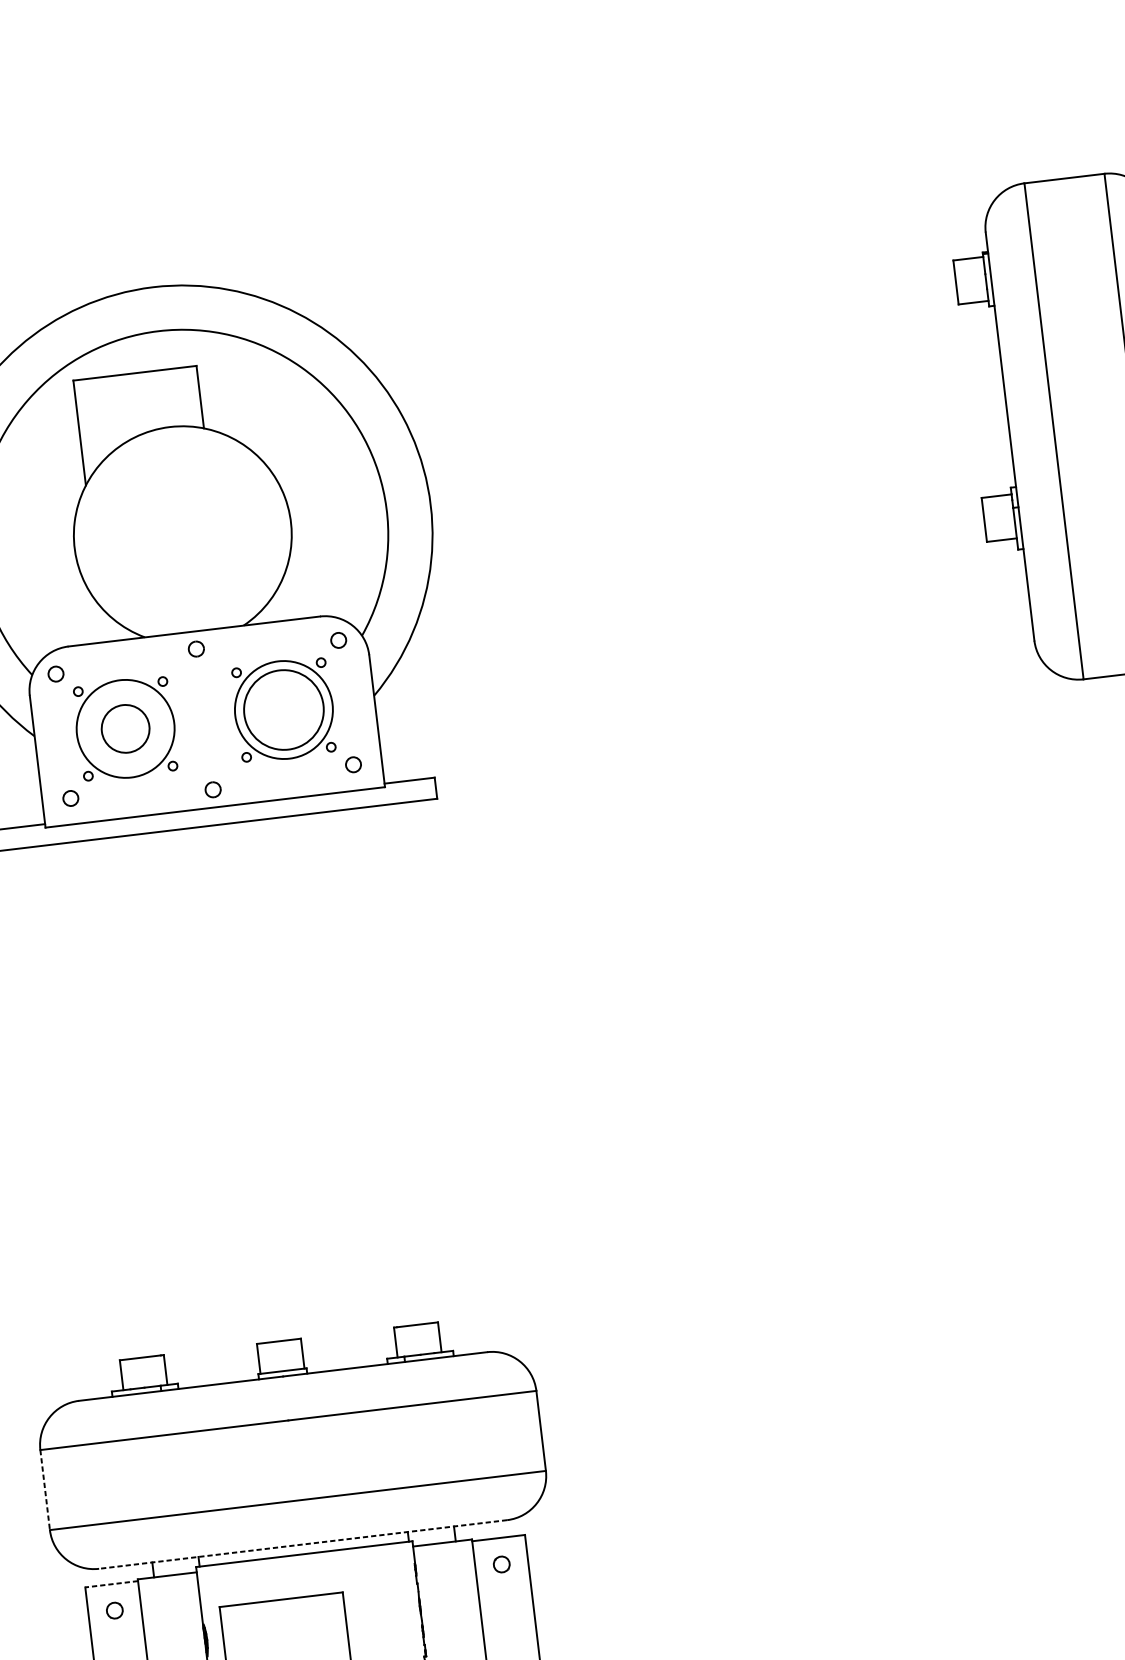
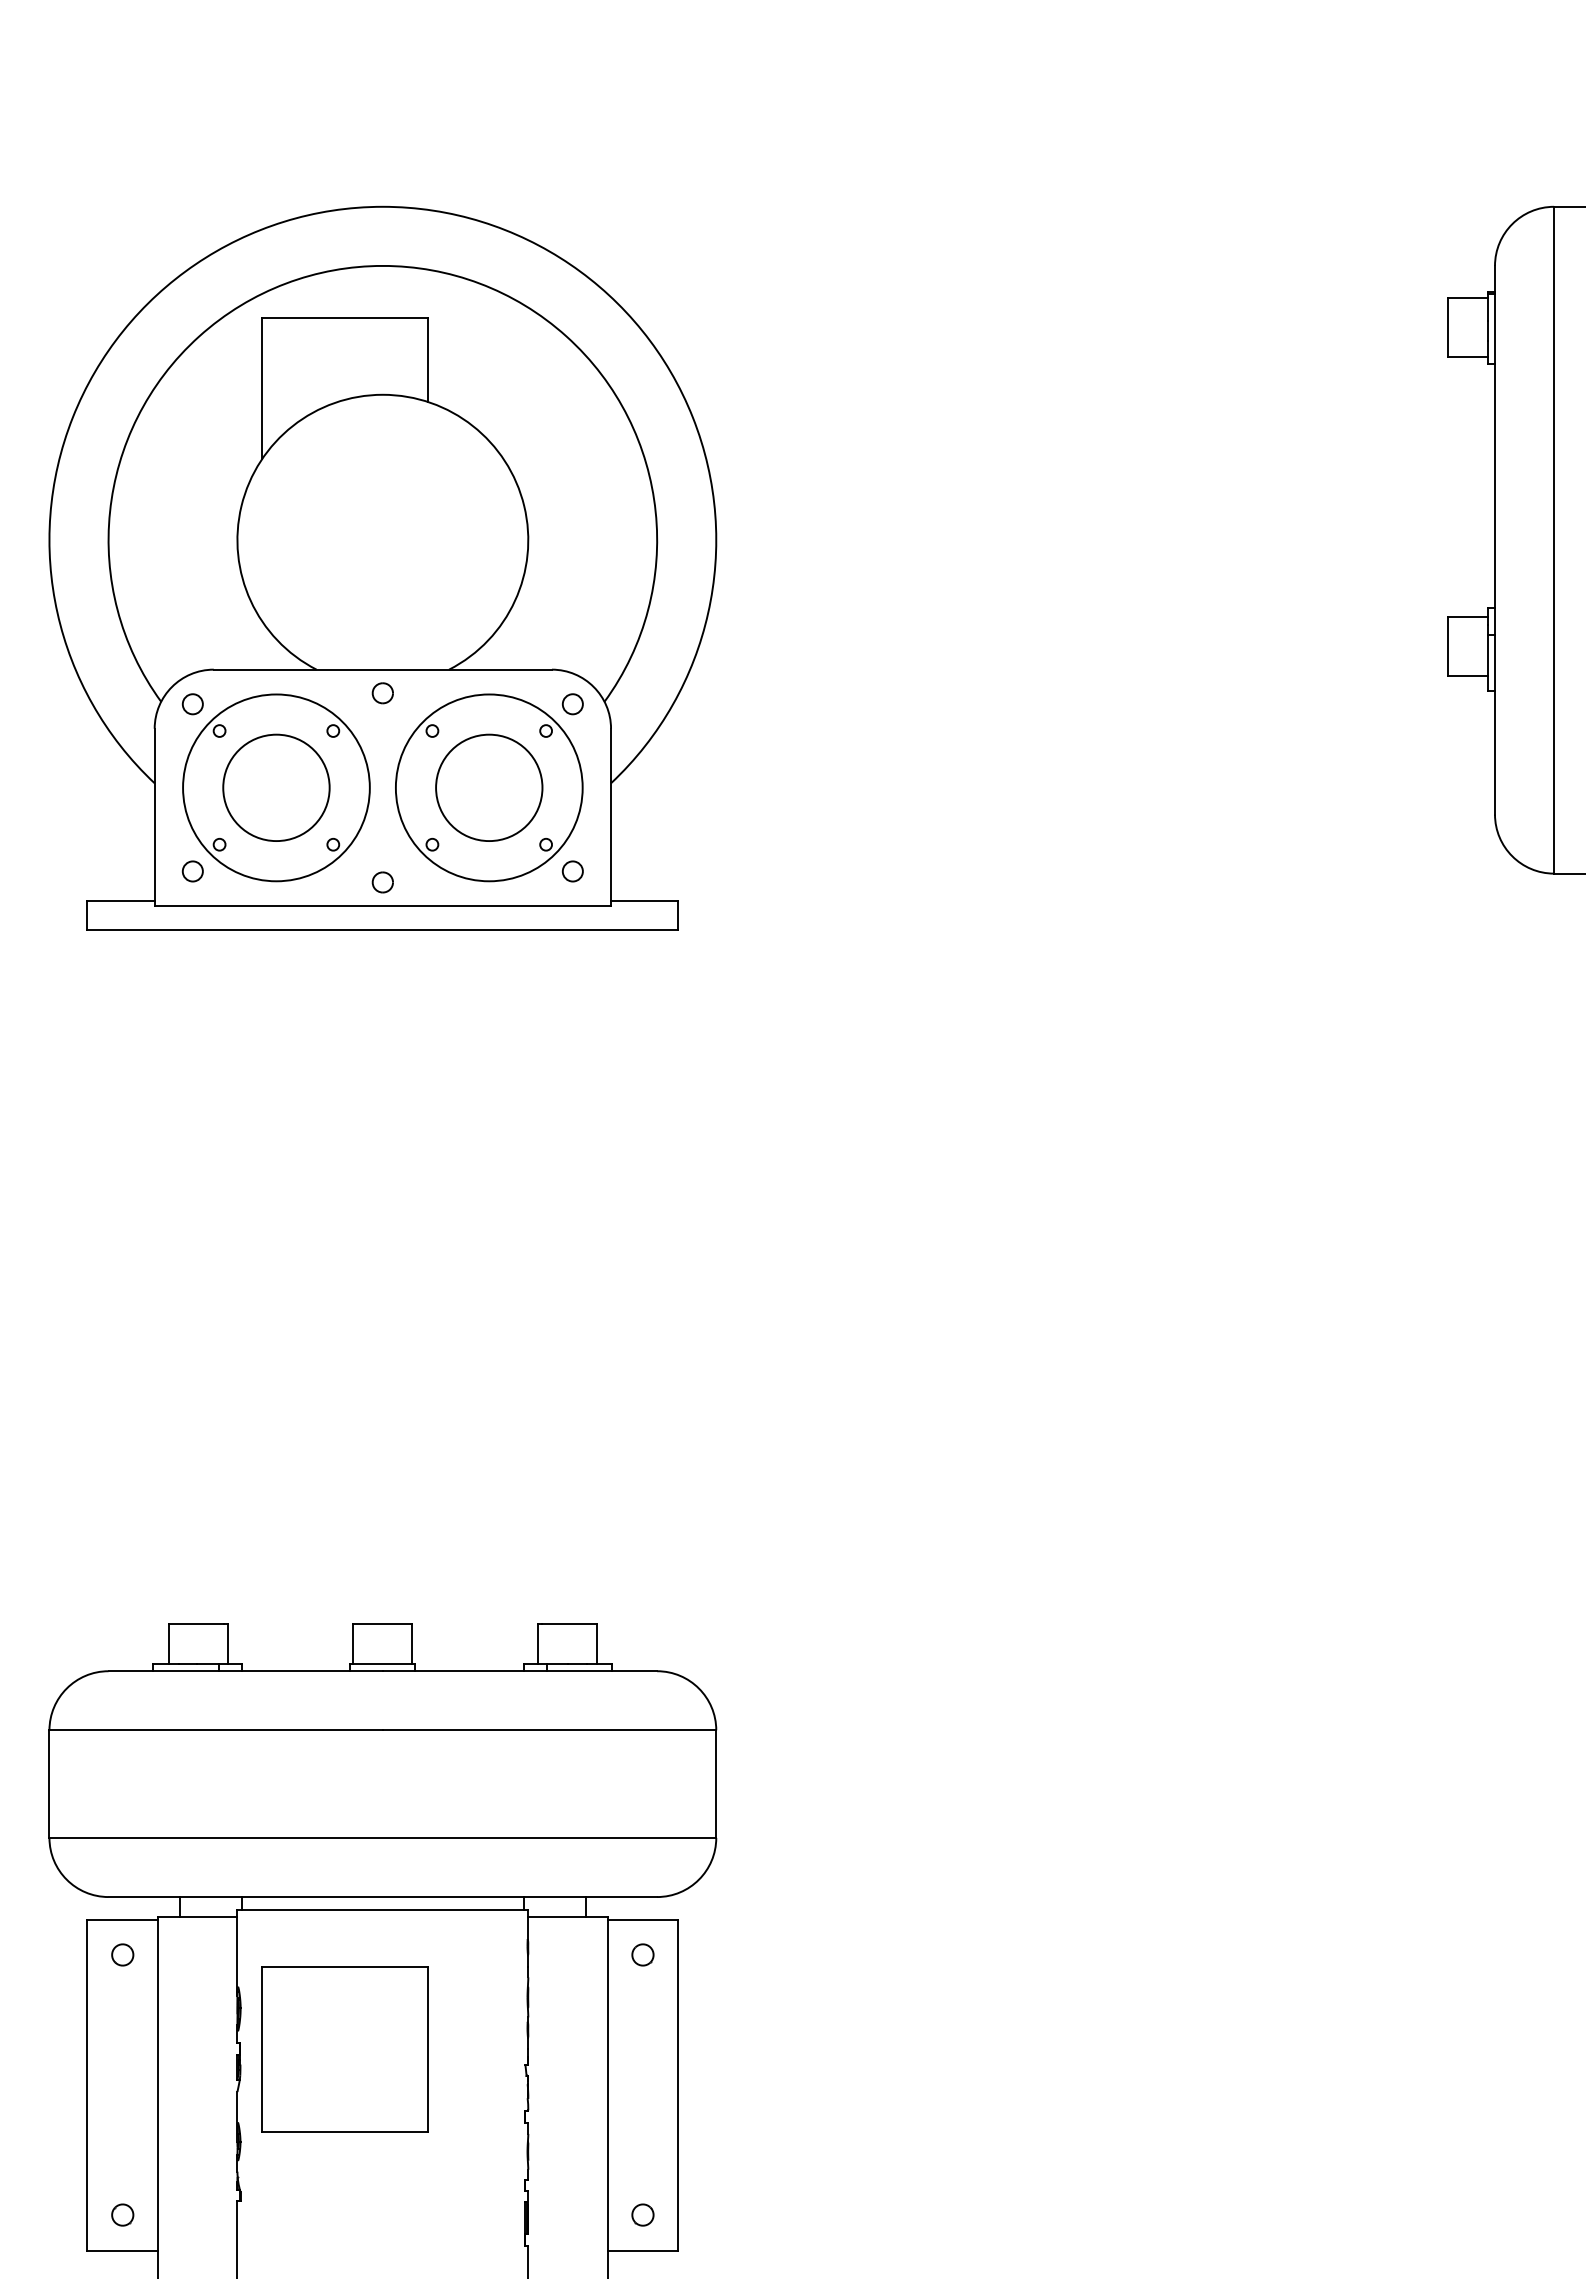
circle: (283, 709) -> (488, 787), size x1.43
circle: (125, 728) -> (276, 787), size x1.43
circle: (125, 728) -> (276, 787), size x1.67
line: (45, 1490) -> (49, 1784), dashed -> solid
line: (302, 1544) -> (382, 1897), dashed -> solid
line: (111, 1584) -> (122, 1919), dashed -> solid

